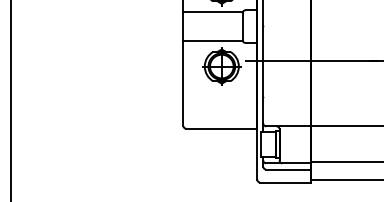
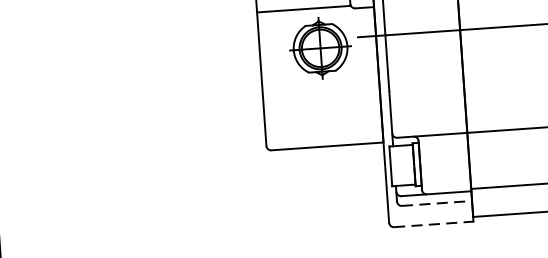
line: (288, 169) -> (437, 203), solid -> dashed
line: (285, 182) -> (433, 224), solid -> dashed

